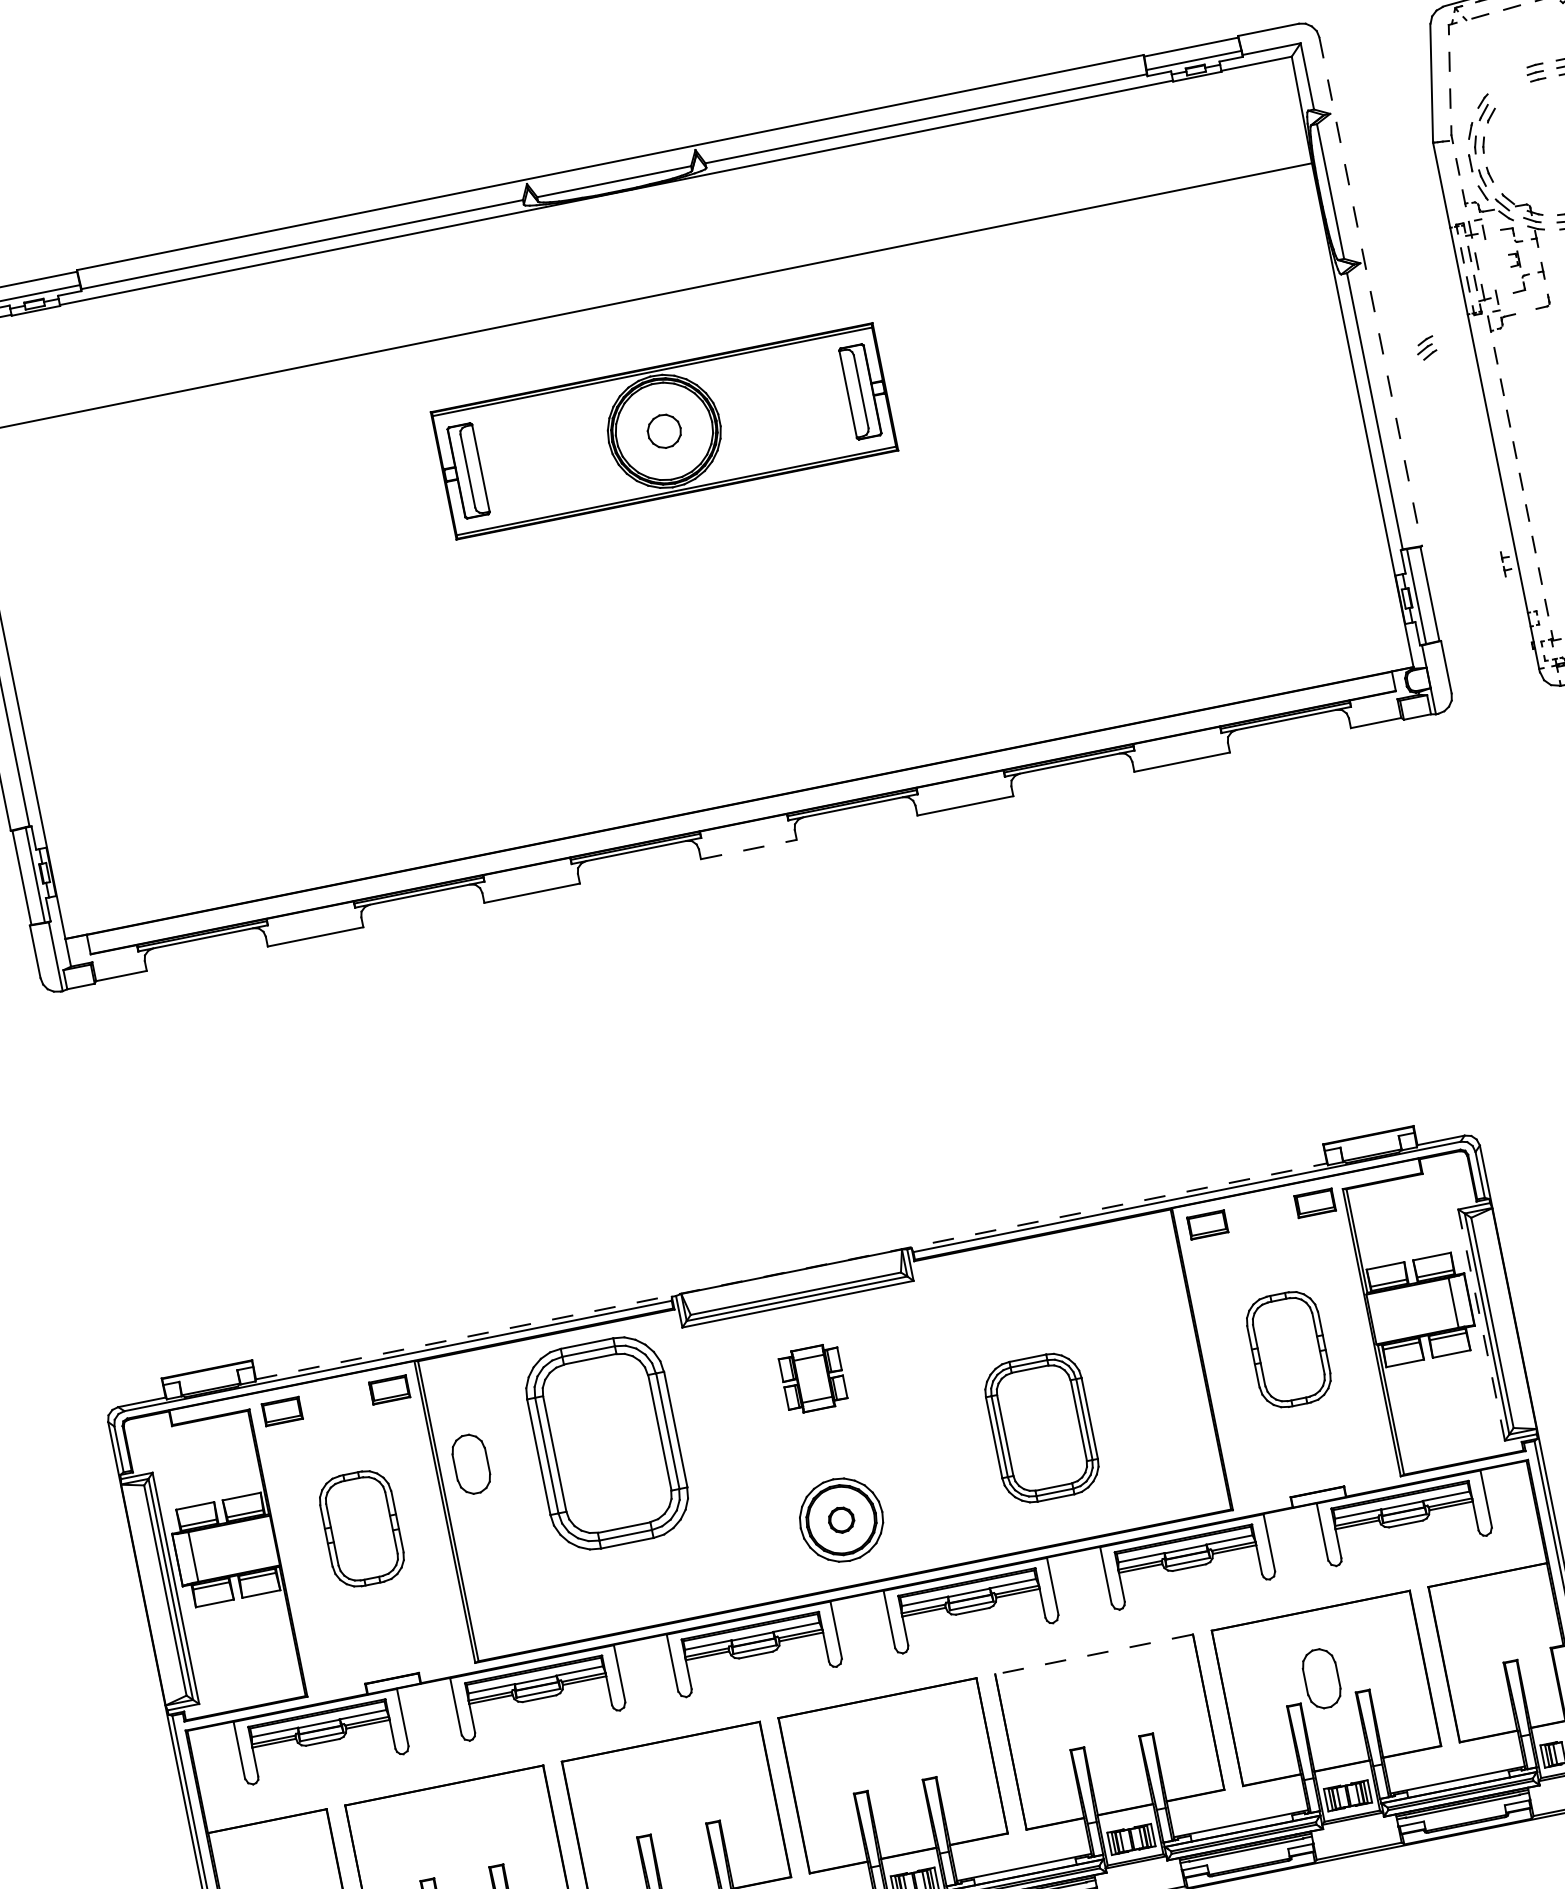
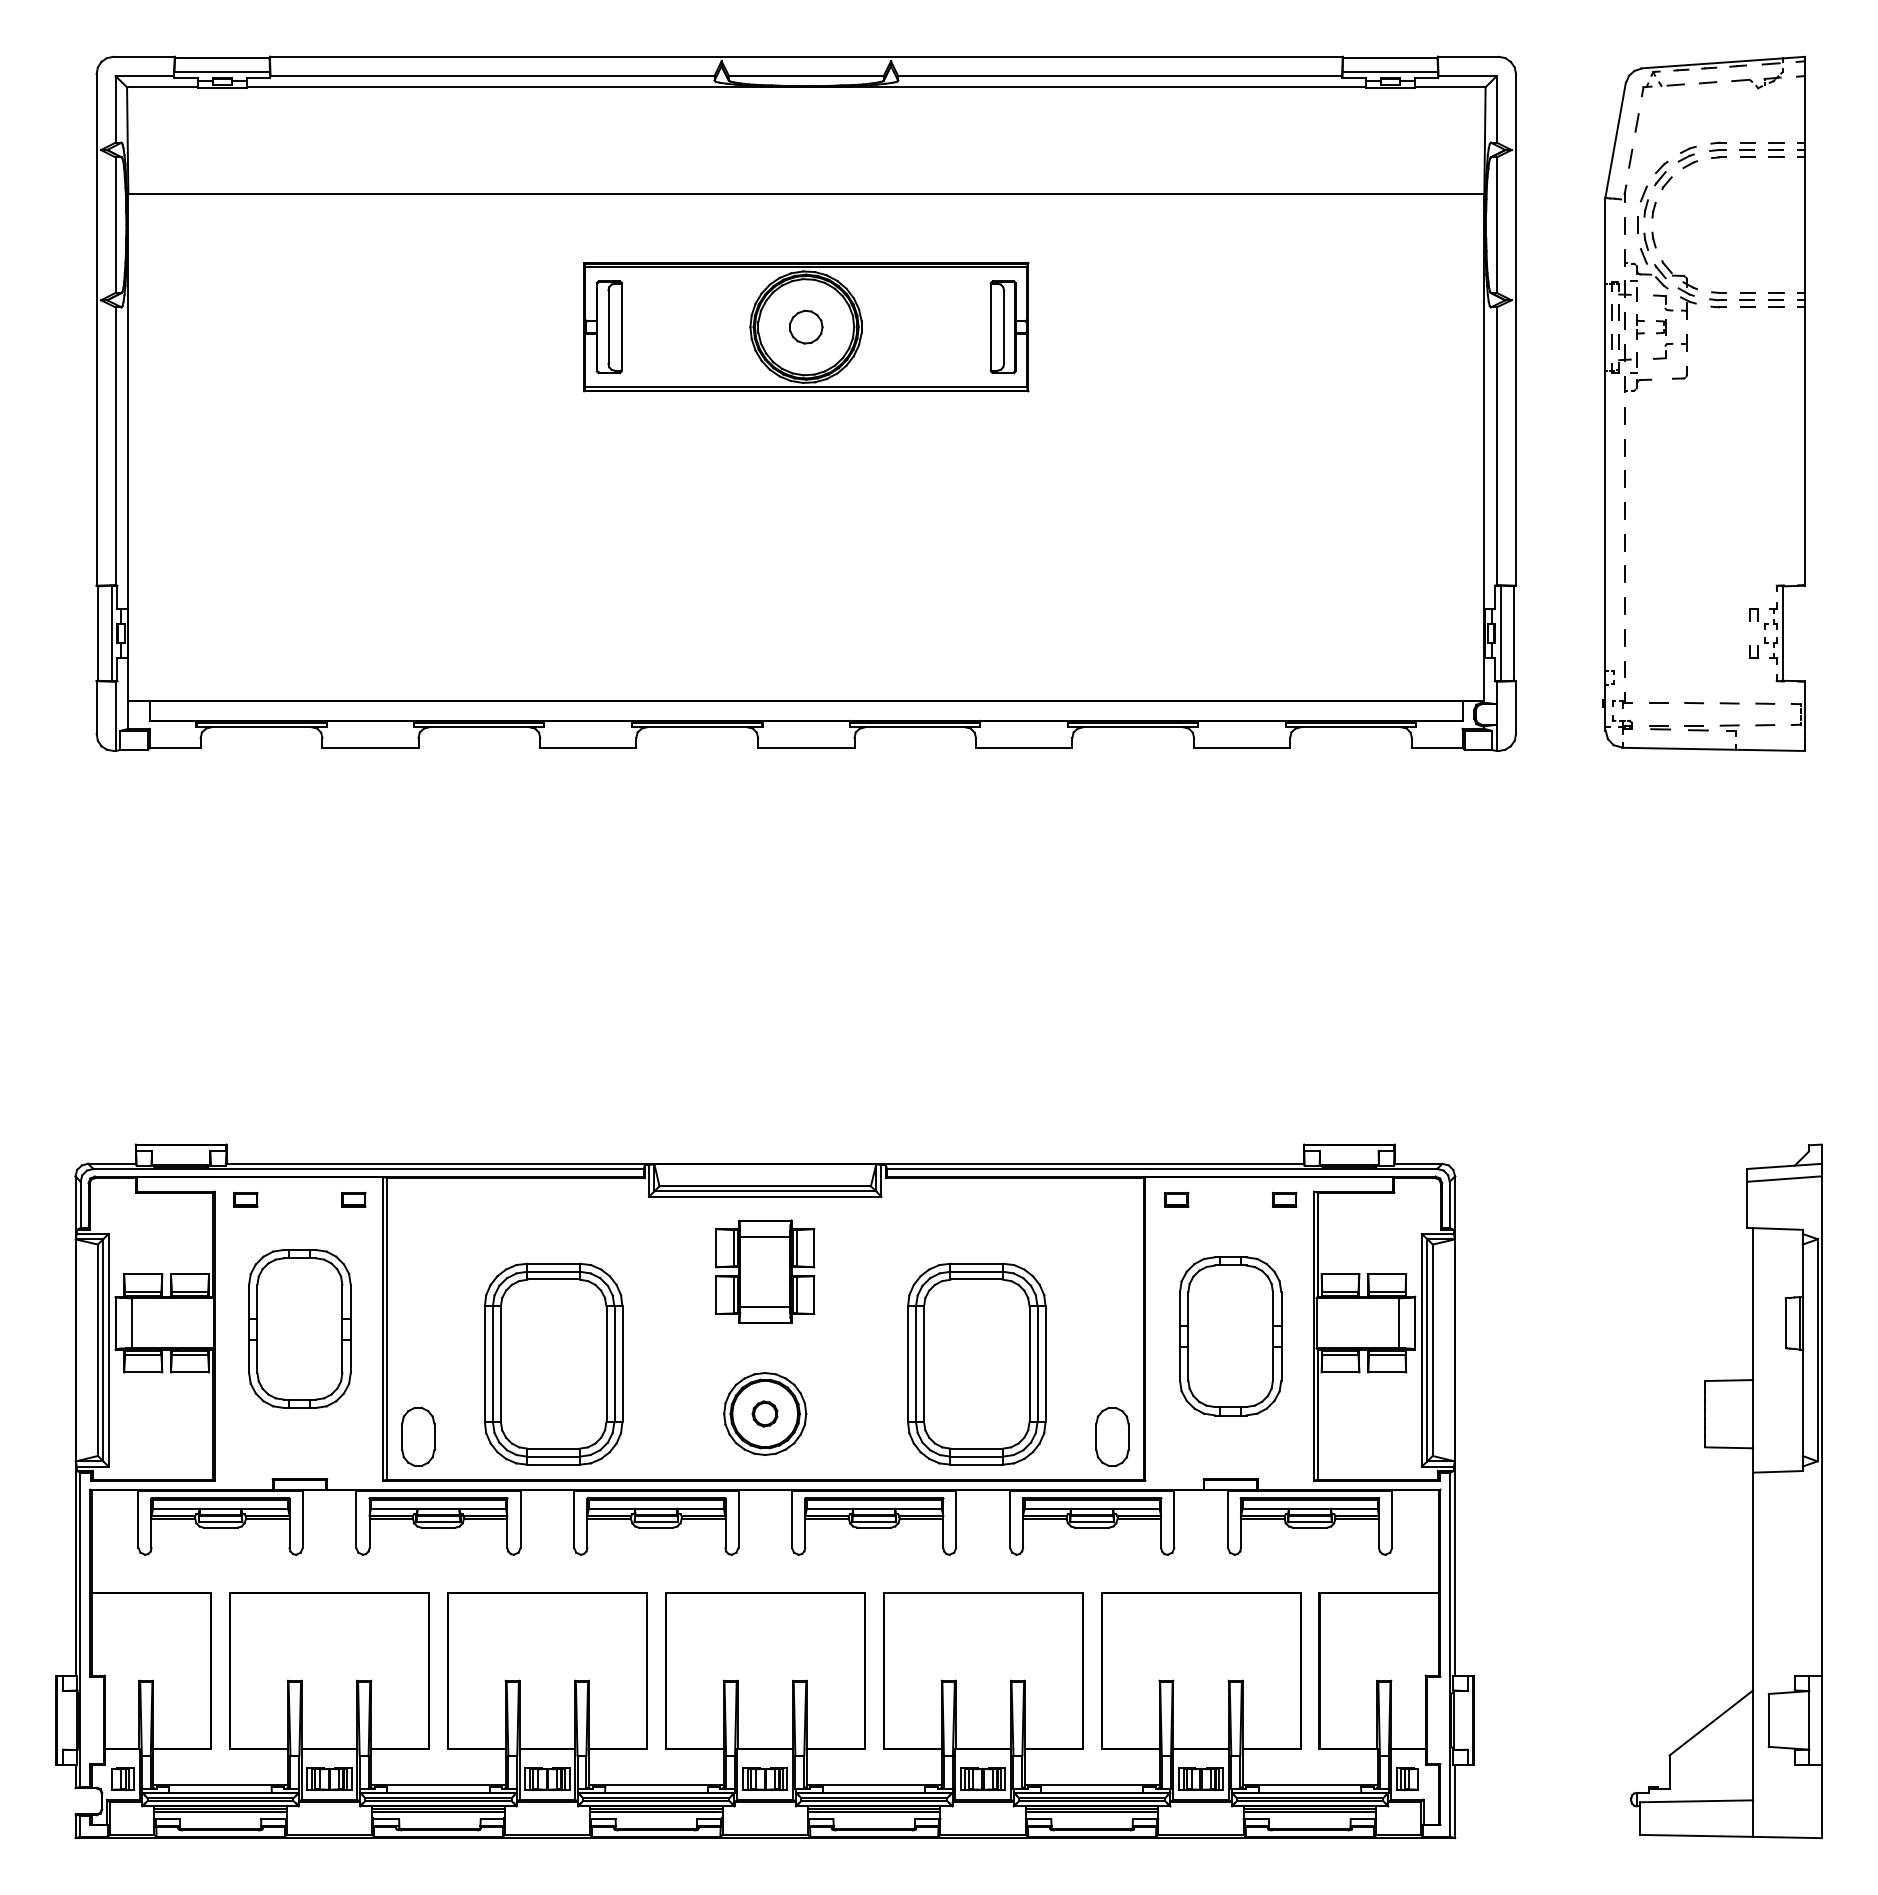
line: (1371, 291) -> (1516, 329), dashed -> solid
part: (1425, 347) -> (1687, 156), moved
part: (1506, 562) -> (1640, 326), moved
line: (748, 849) -> (806, 747), dashed -> solid
part: (1314, 1202) -> (1284, 1199), size x0.62
part: (1207, 1224) -> (1176, 1199), size x0.62
line: (791, 1271) -> (765, 1163), dashed -> solid
line: (1481, 1324) -> (1421, 1349), dashed -> solid
part: (1288, 1349) -> (1230, 1336), size x1.43
part: (813, 1378) -> (765, 1271), size x1.67
part: (389, 1389) -> (353, 1199), size x0.62
part: (281, 1411) -> (245, 1199), size x0.62
part: (1041, 1427) -> (976, 1363), size x1.43
part: (606, 1442) -> (553, 1363), moved
part: (471, 1463) -> (418, 1436), moved
part: (361, 1528) -> (299, 1328), size x1.43
line: (1093, 1655) -> (982, 1593), dashed -> solid
part: (1321, 1678) -> (1112, 1436), moved

